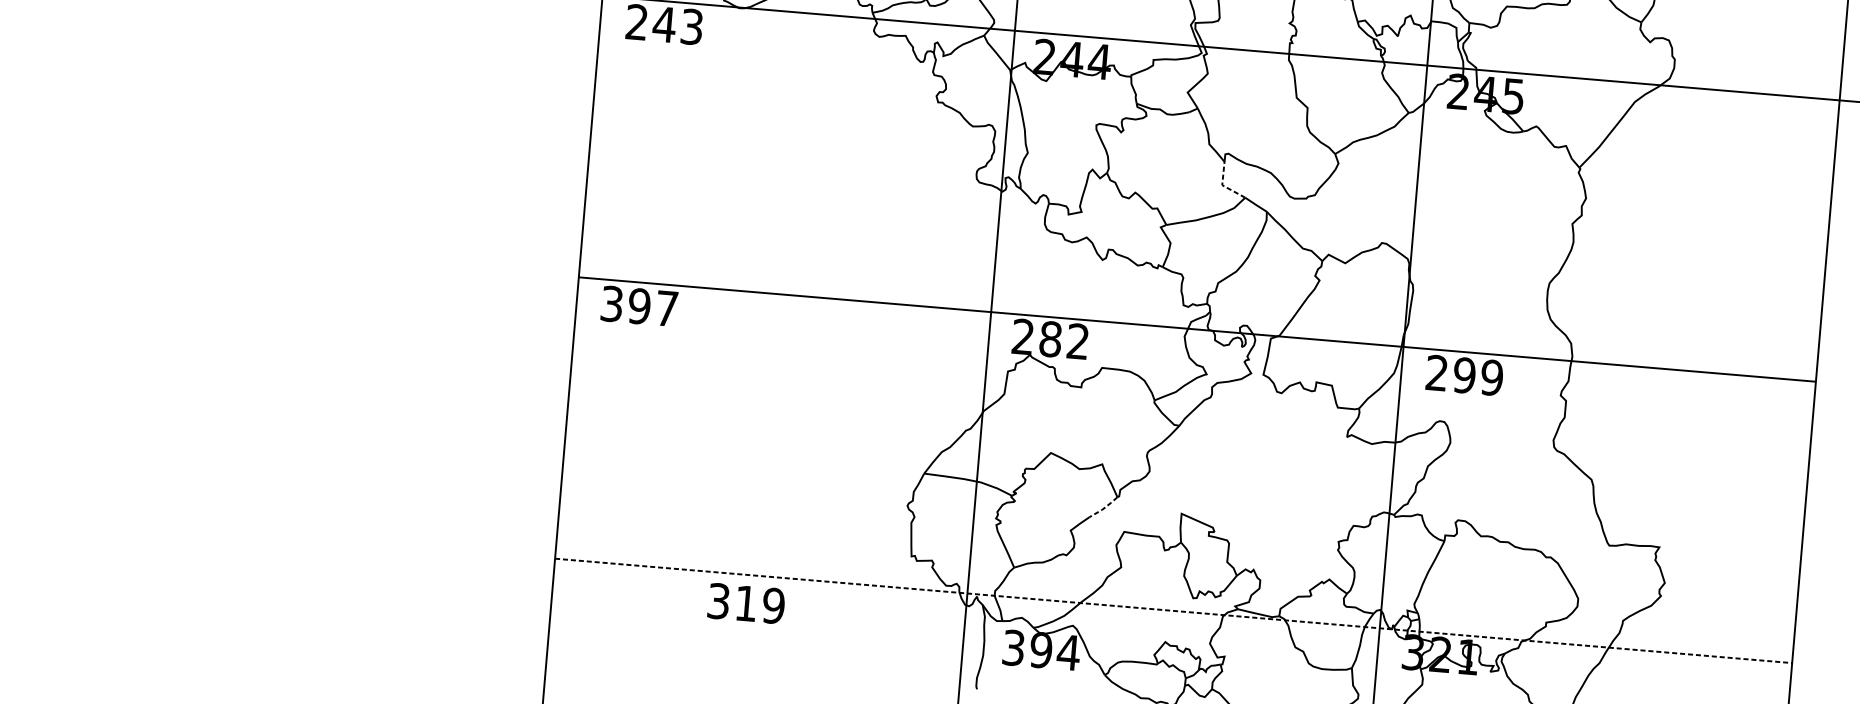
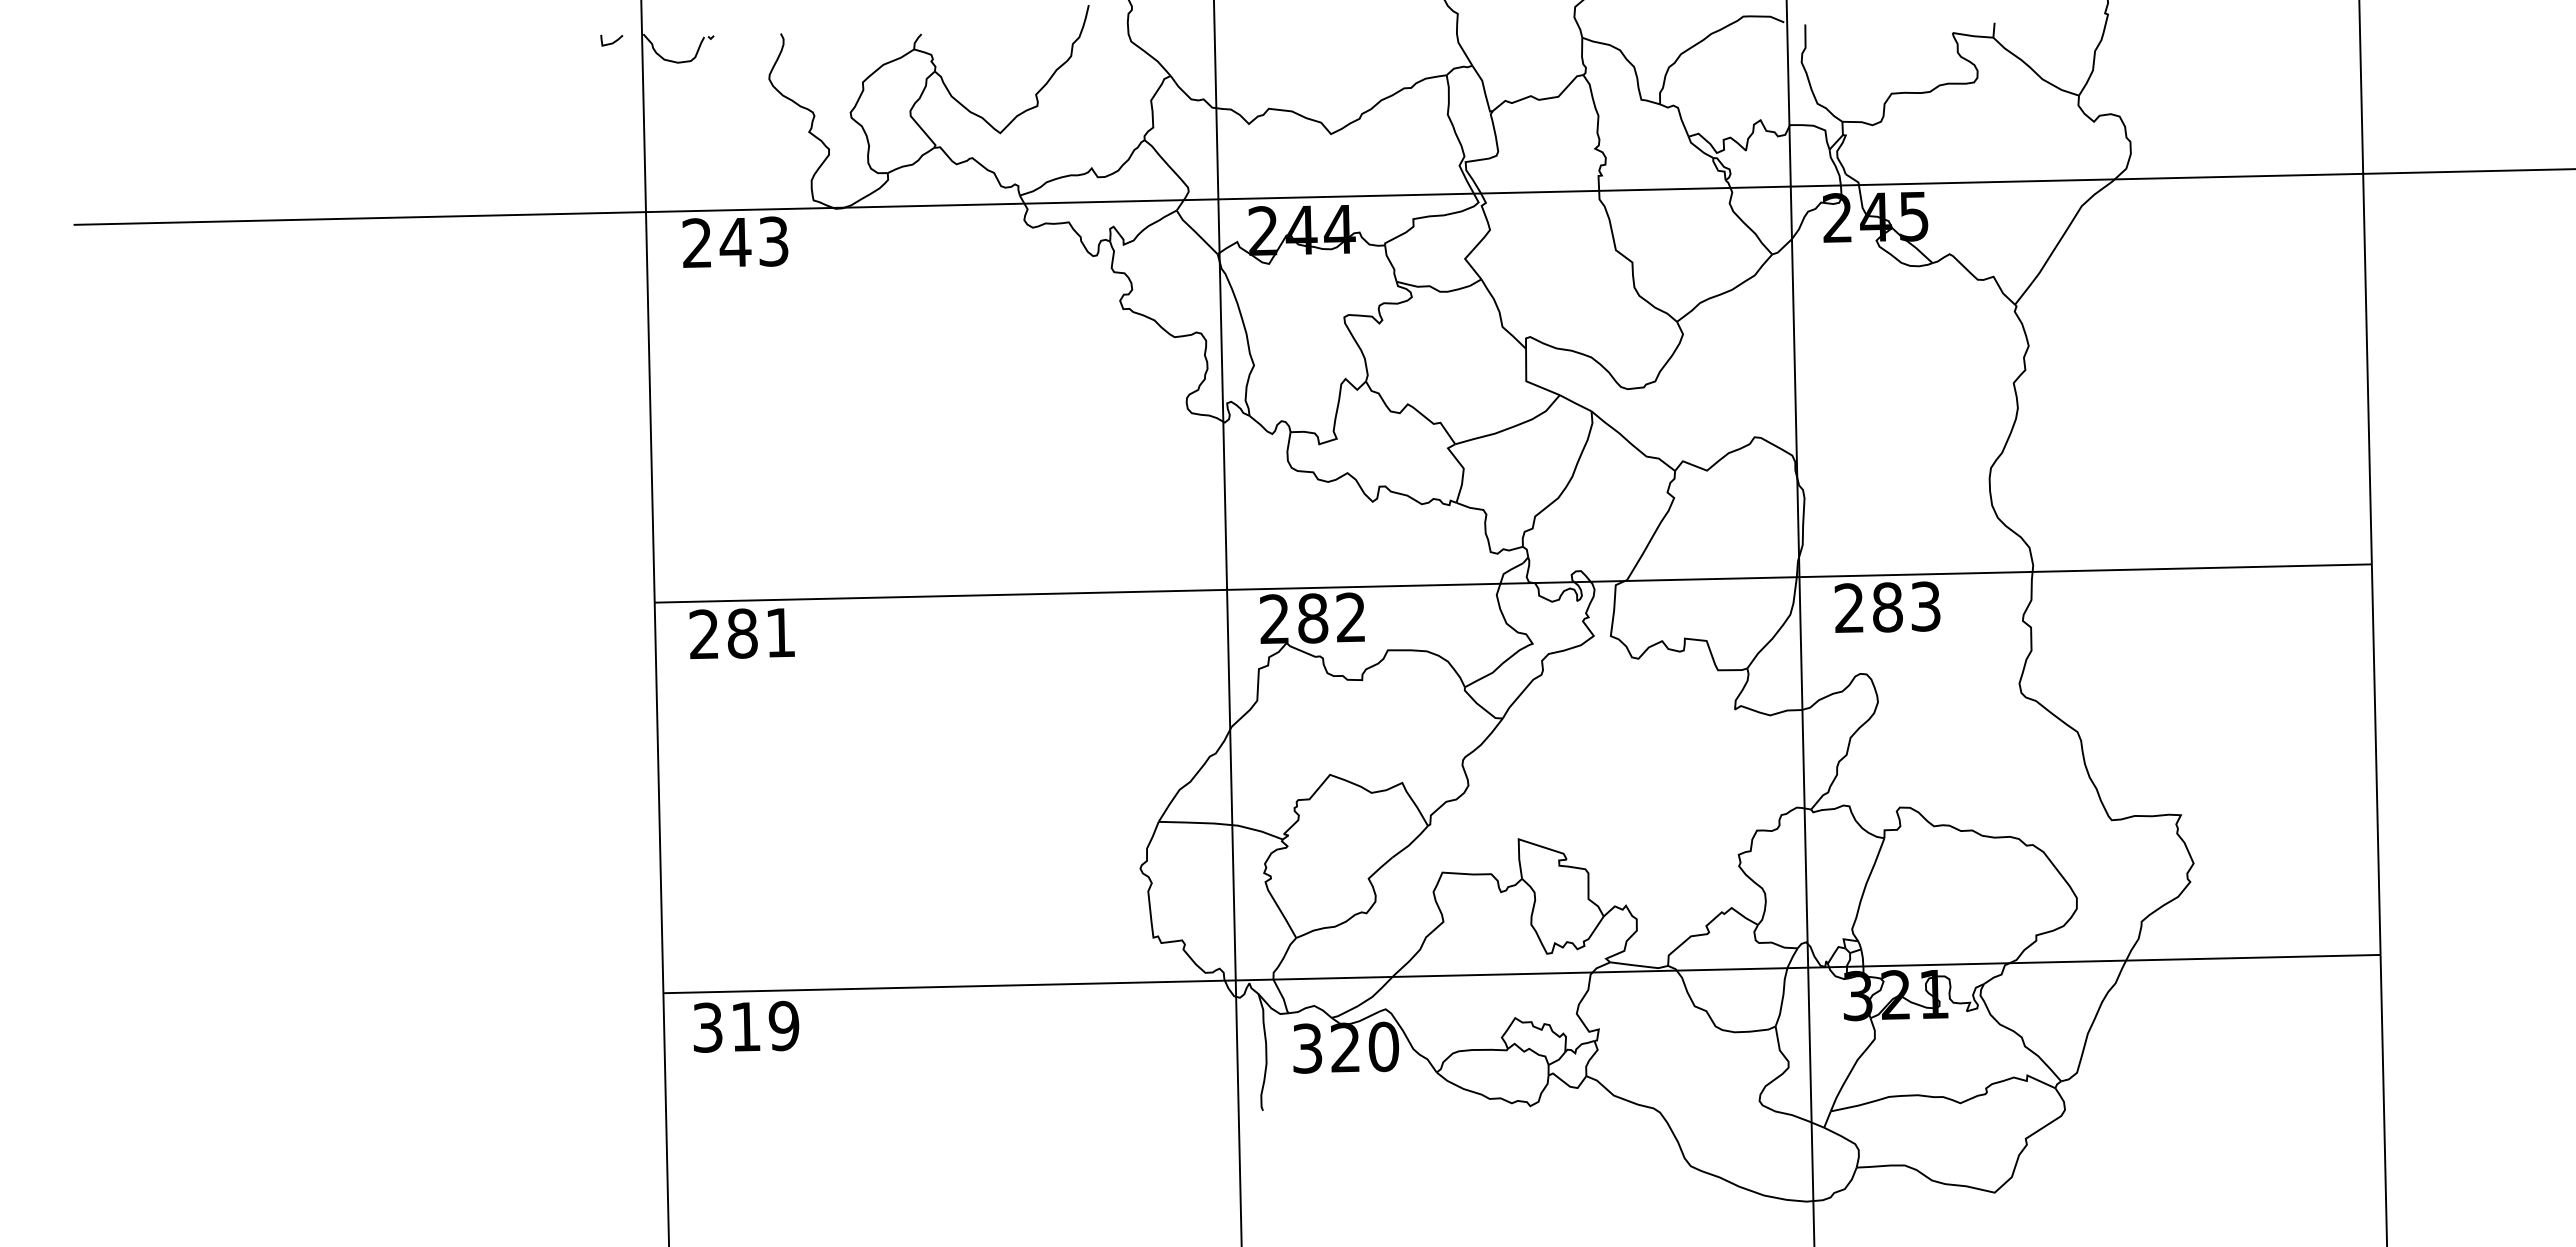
line: (1223, 185) -> (1527, 381), dashed -> solid
text: (638, 306) -> (741, 633), 397 -> 281
text: (1478, 376) -> (1906, 606), 299 -> 283
line: (1104, 508) -> (1411, 843), dashed -> solid
text: (746, 603) -> (746, 1026), moved
line: (1173, 611) -> (1521, 974), dashed -> solid
text: (1054, 650) -> (1364, 1046), 394 -> 320

